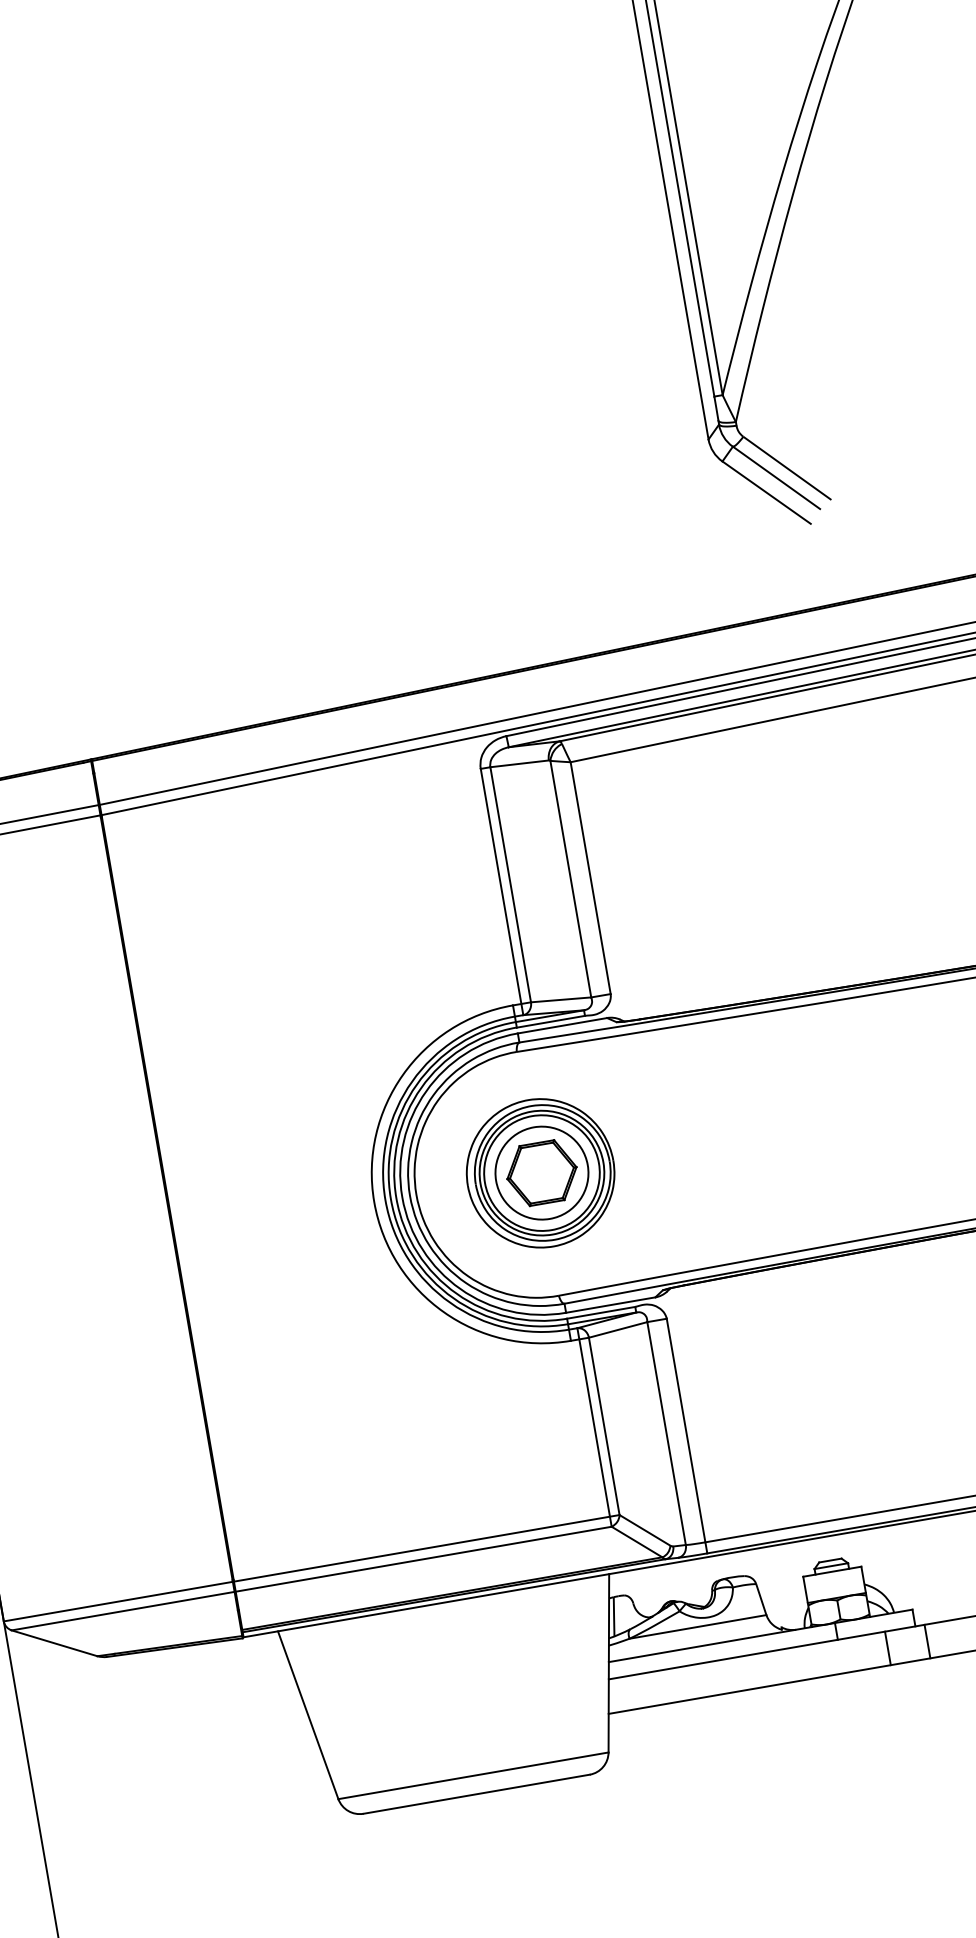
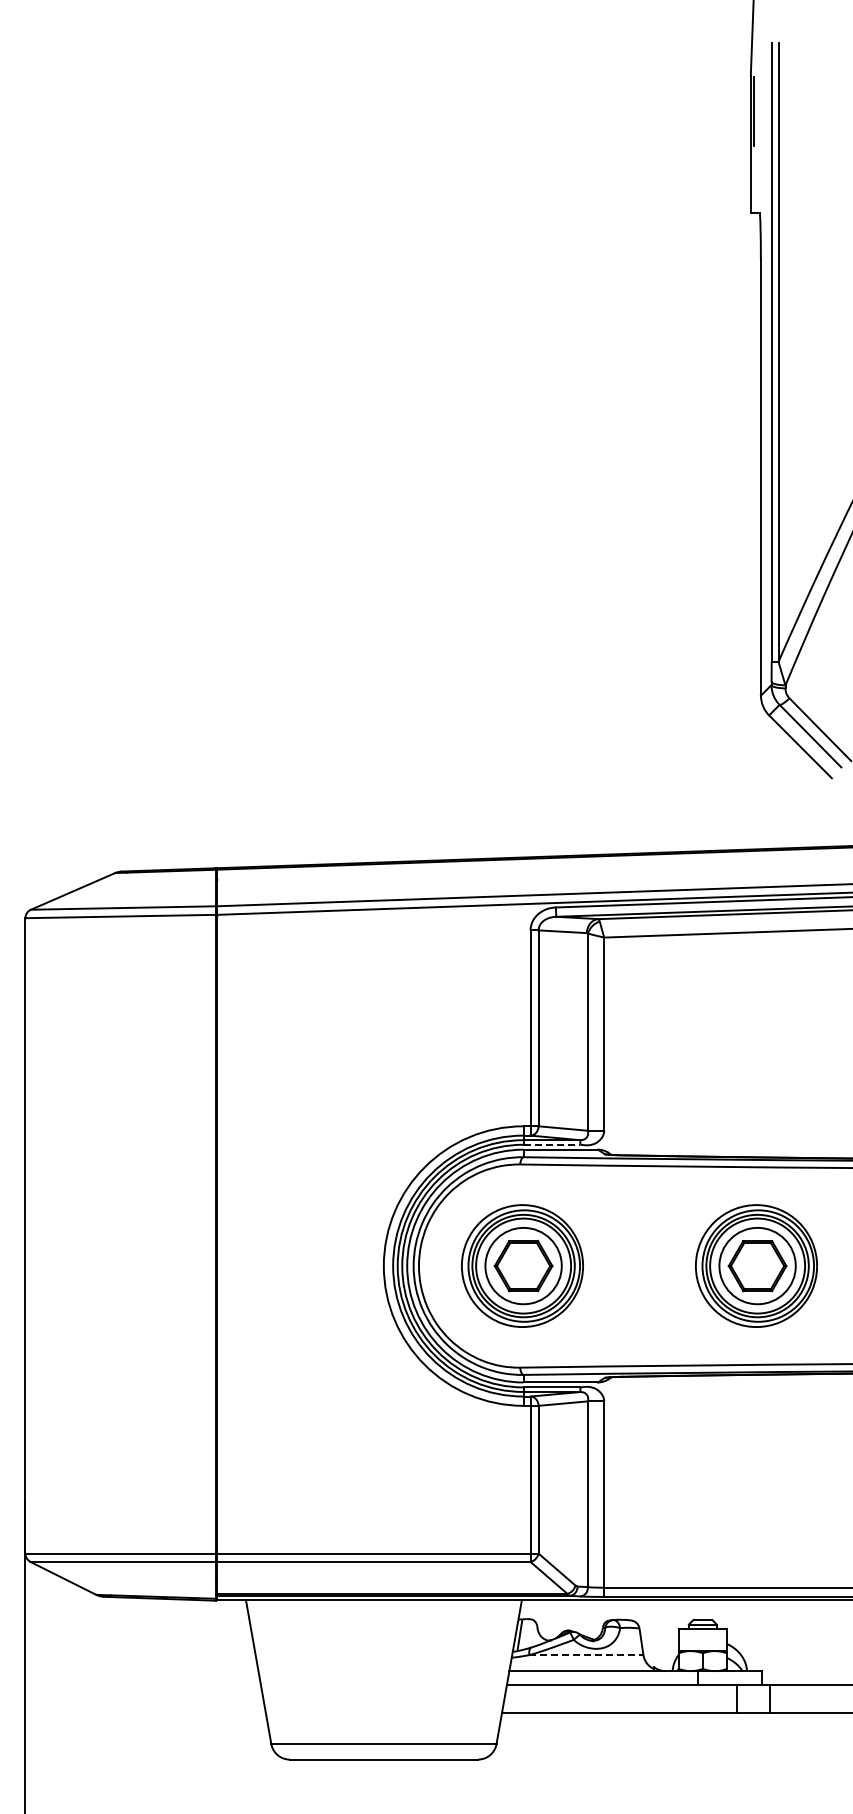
line: (551, 1021) -> (552, 1144), solid -> dashed
part: (821, 1124) -> (756, 1265), added
line: (698, 1627) -> (586, 1655), solid -> dashed

